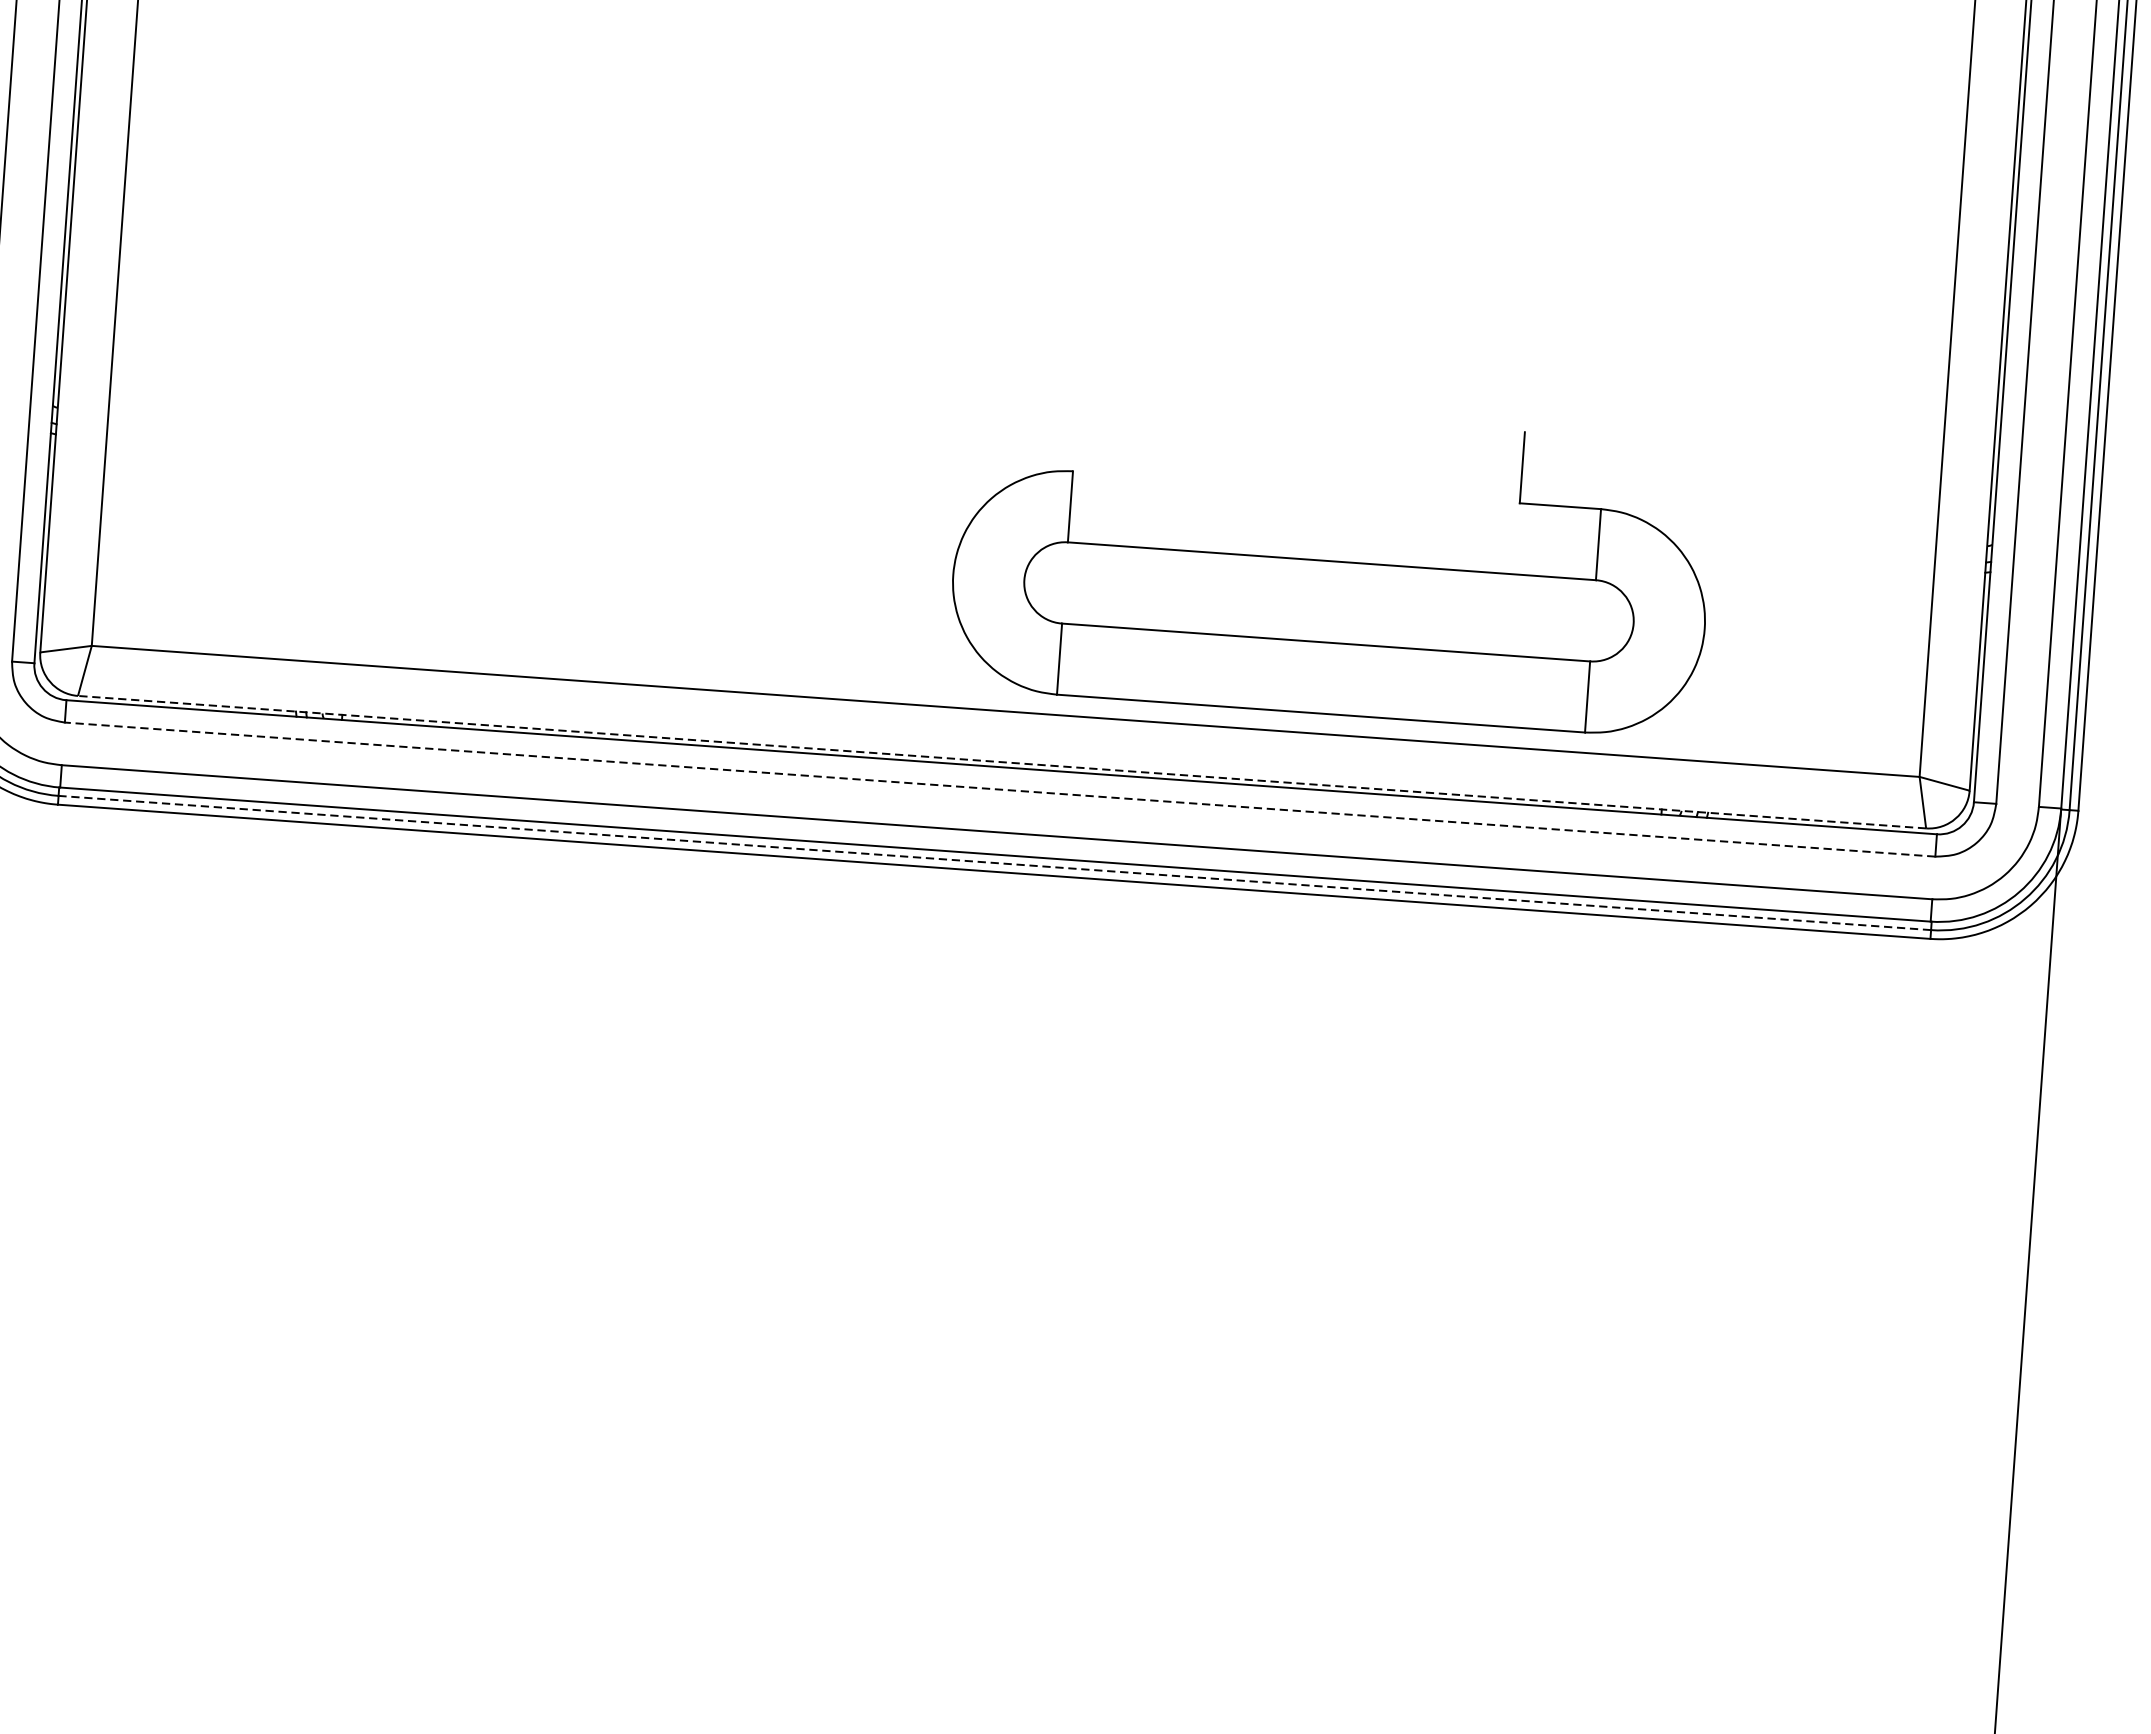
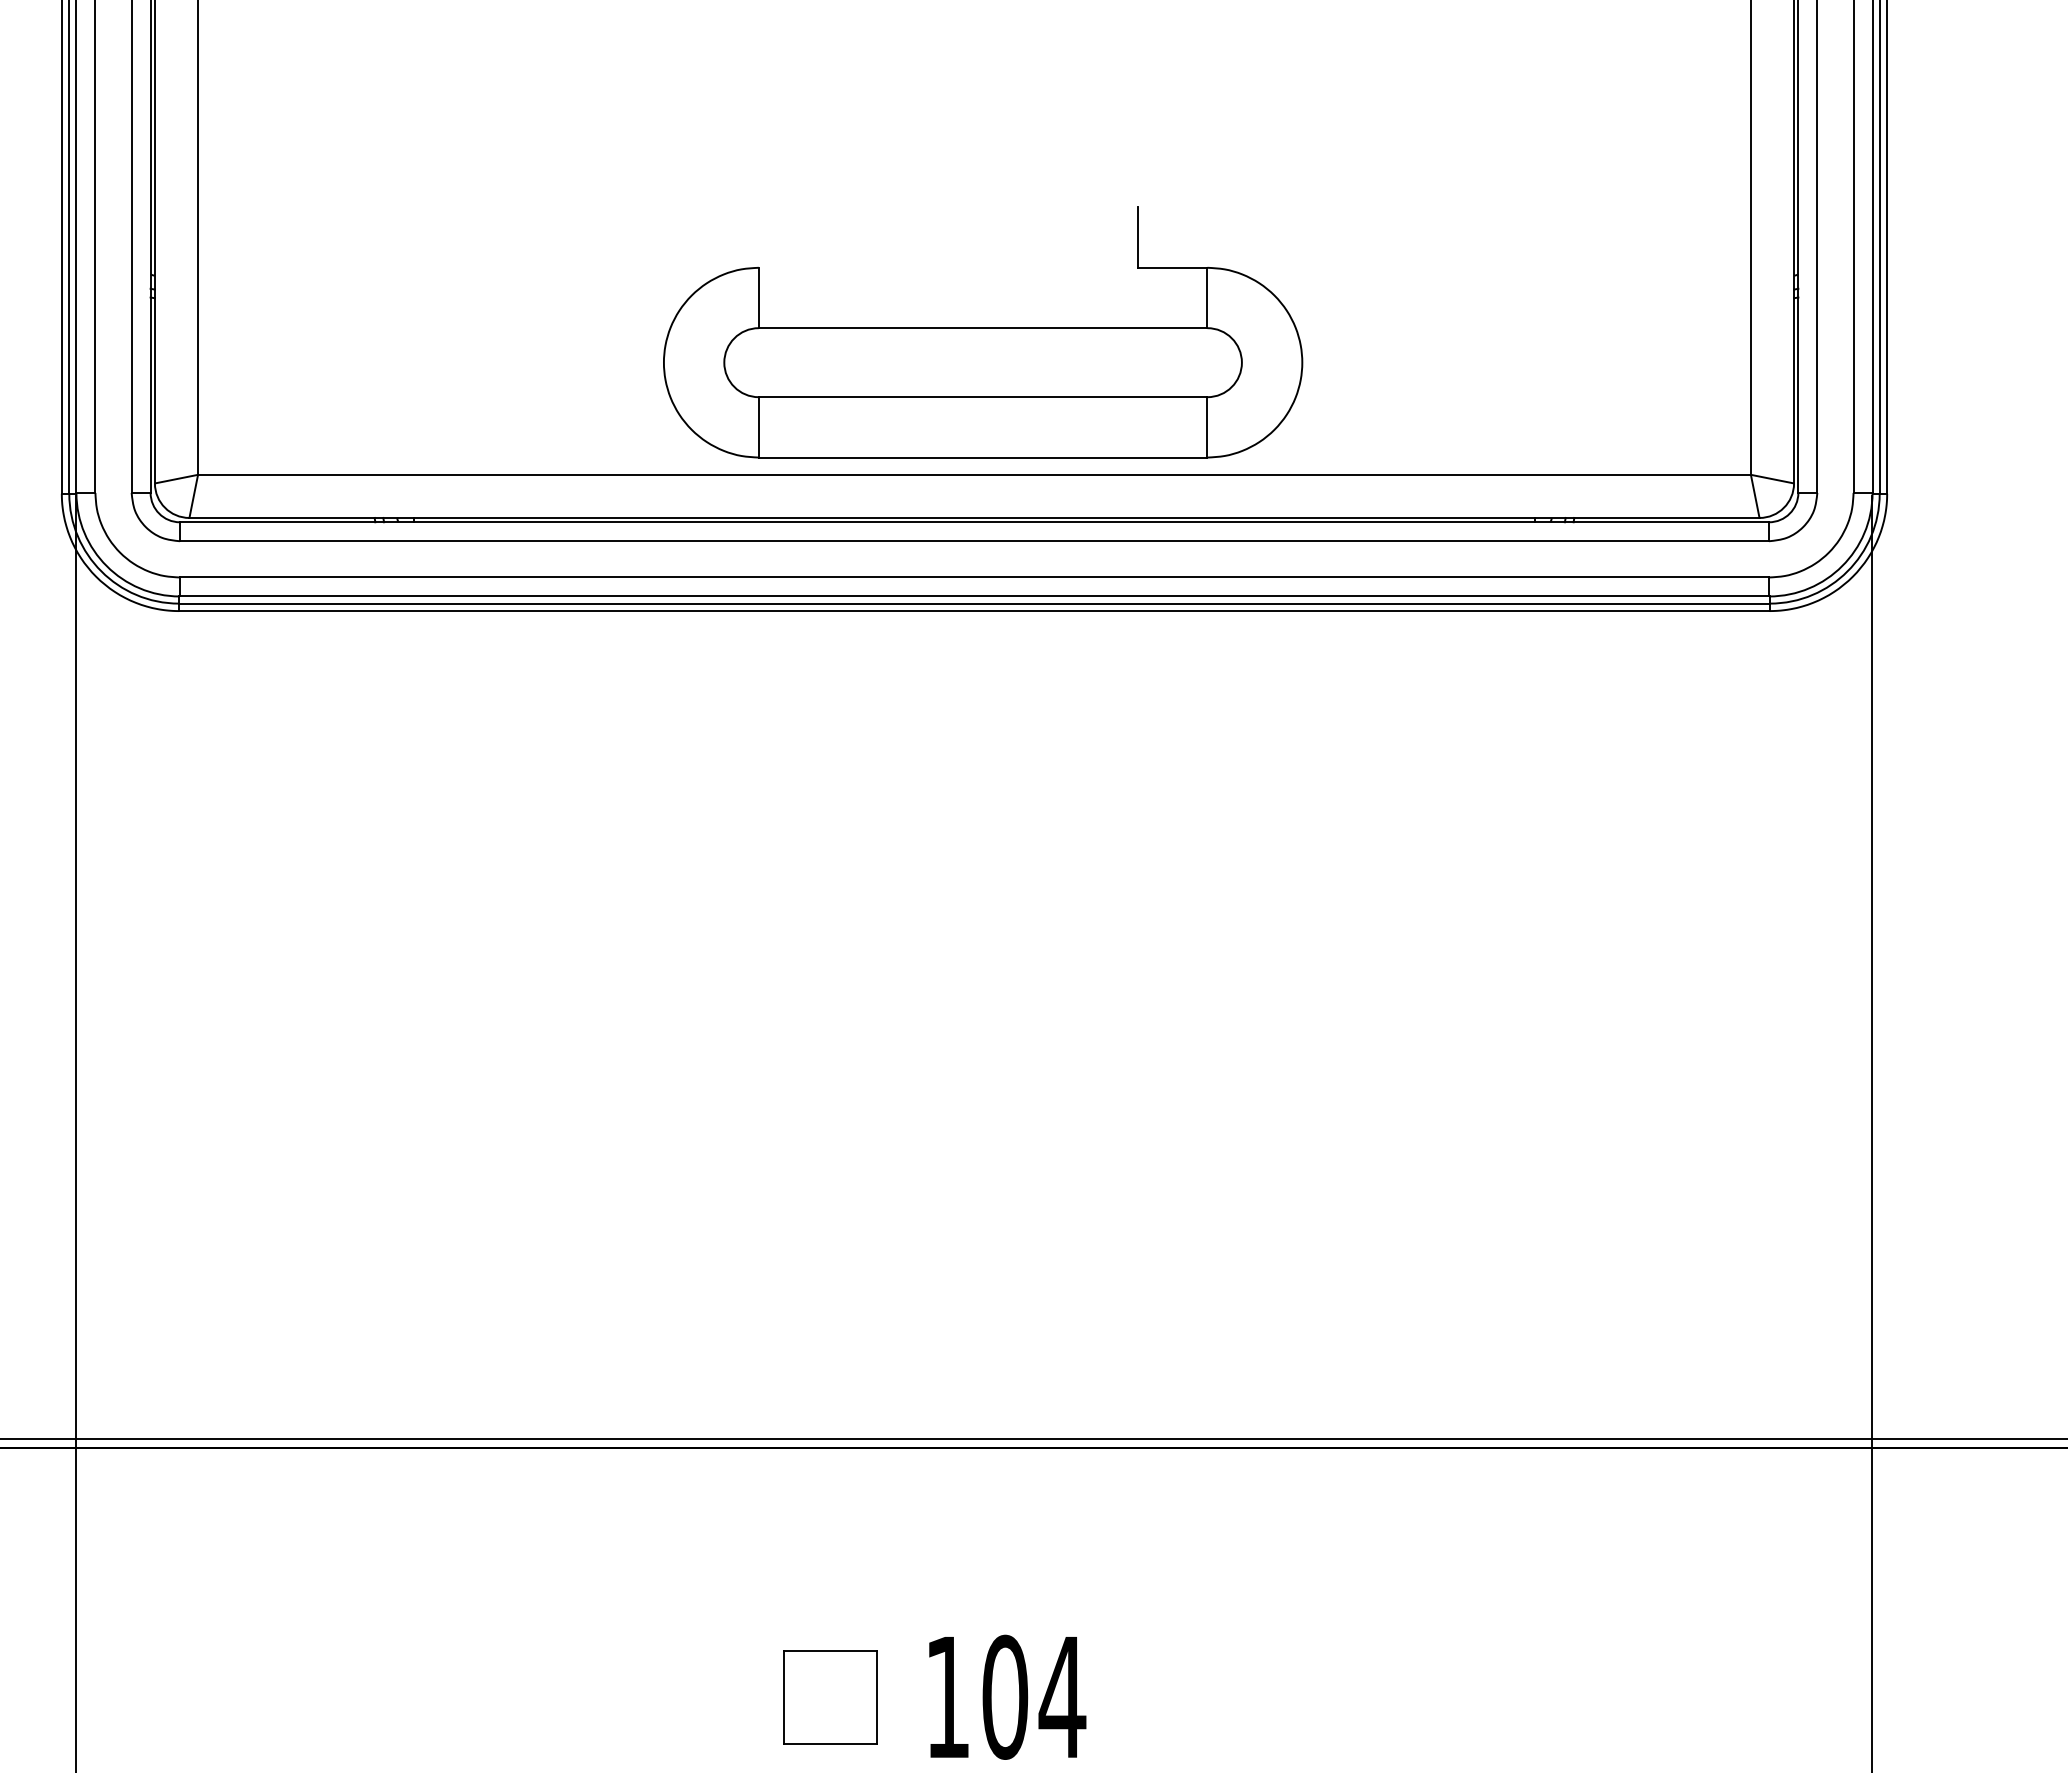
part: (1332, 566) -> (983, 332), moved
line: (1002, 761) -> (974, 517), dashed -> solid
line: (1000, 789) -> (974, 541), dashed -> solid
line: (994, 862) -> (974, 603), dashed -> solid

